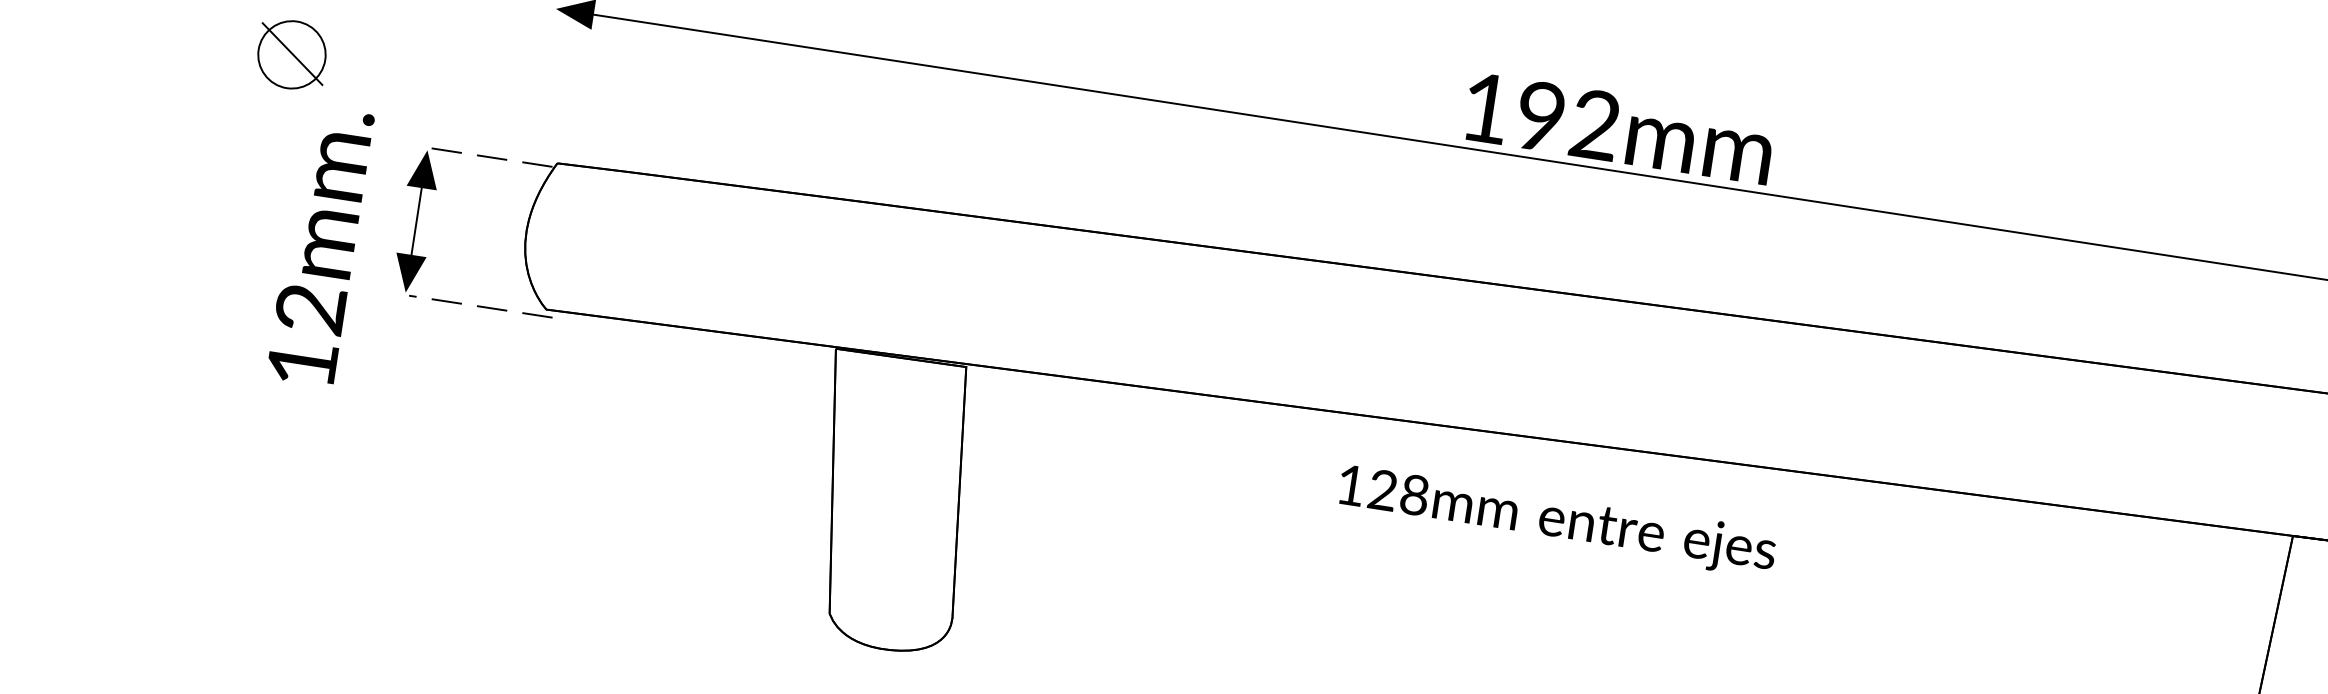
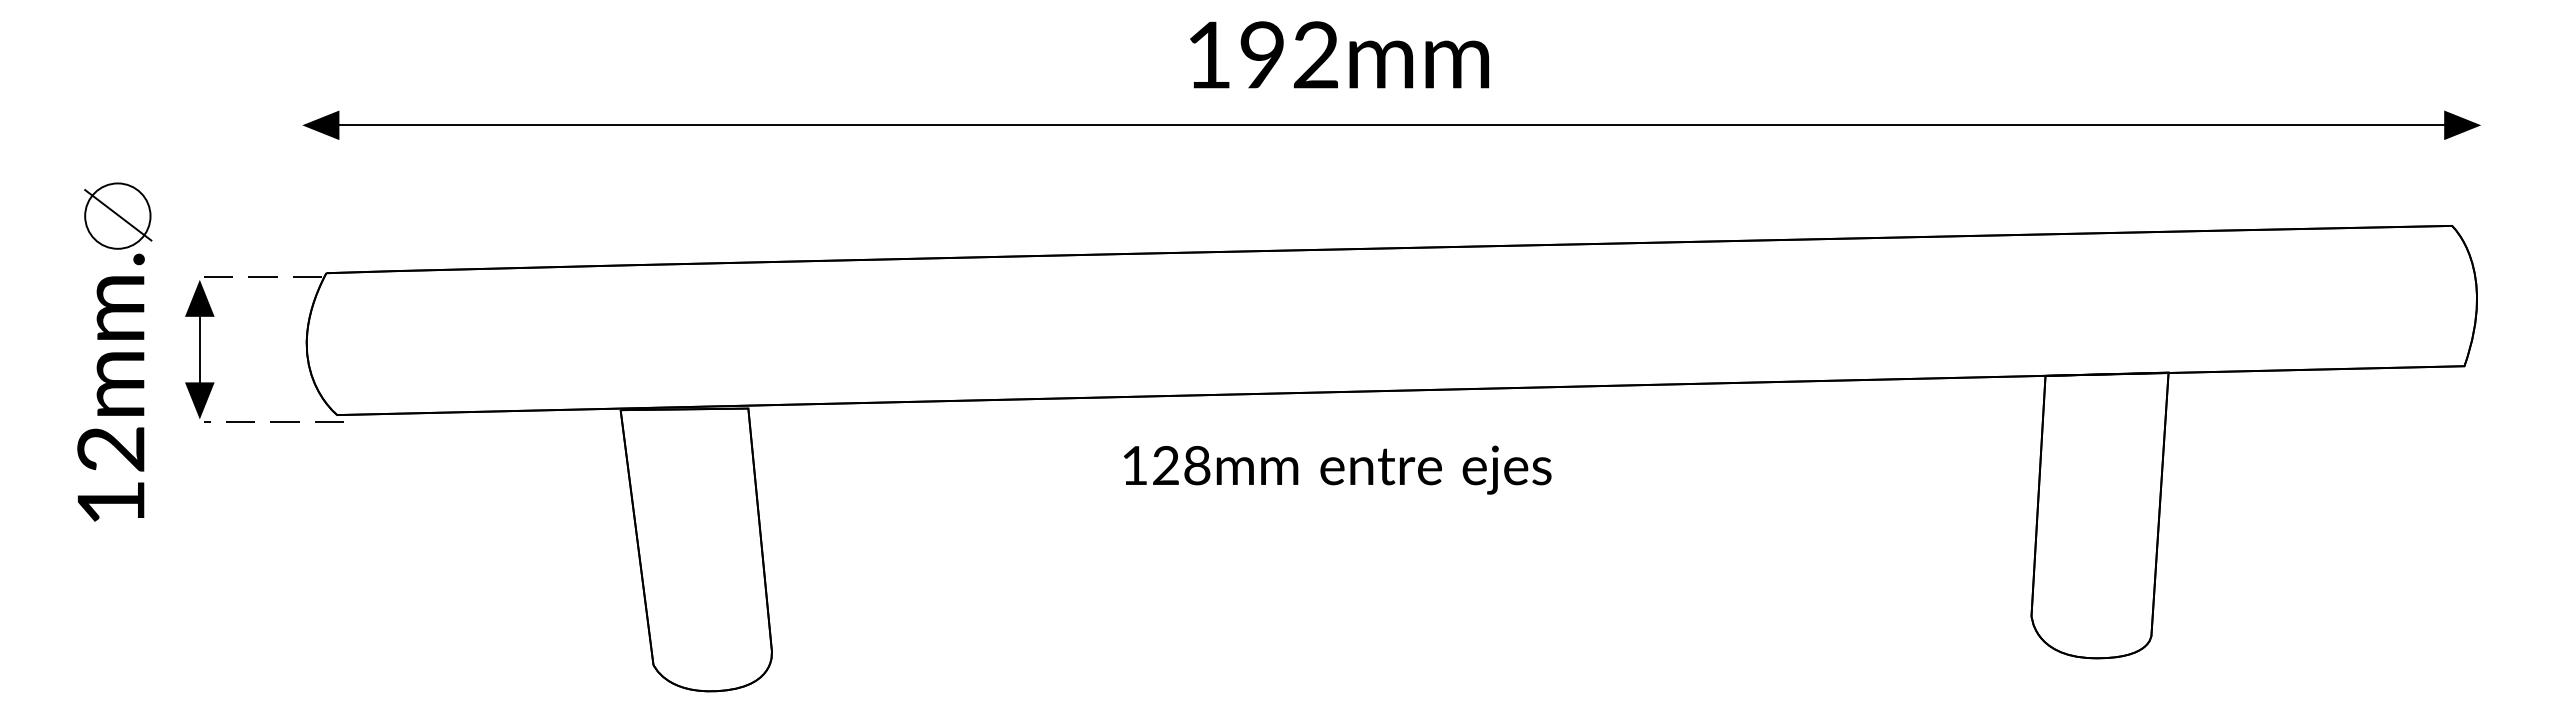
part: (292, 54) -> (118, 215), moved
part: (1613, 124) -> (1333, 51), moved

